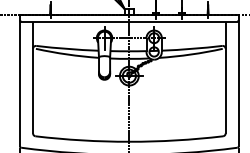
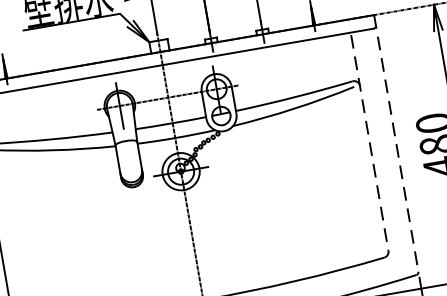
line: (225, 78) -> (369, 143), solid -> dashed
line: (238, 80) -> (395, 143), solid -> dashed

